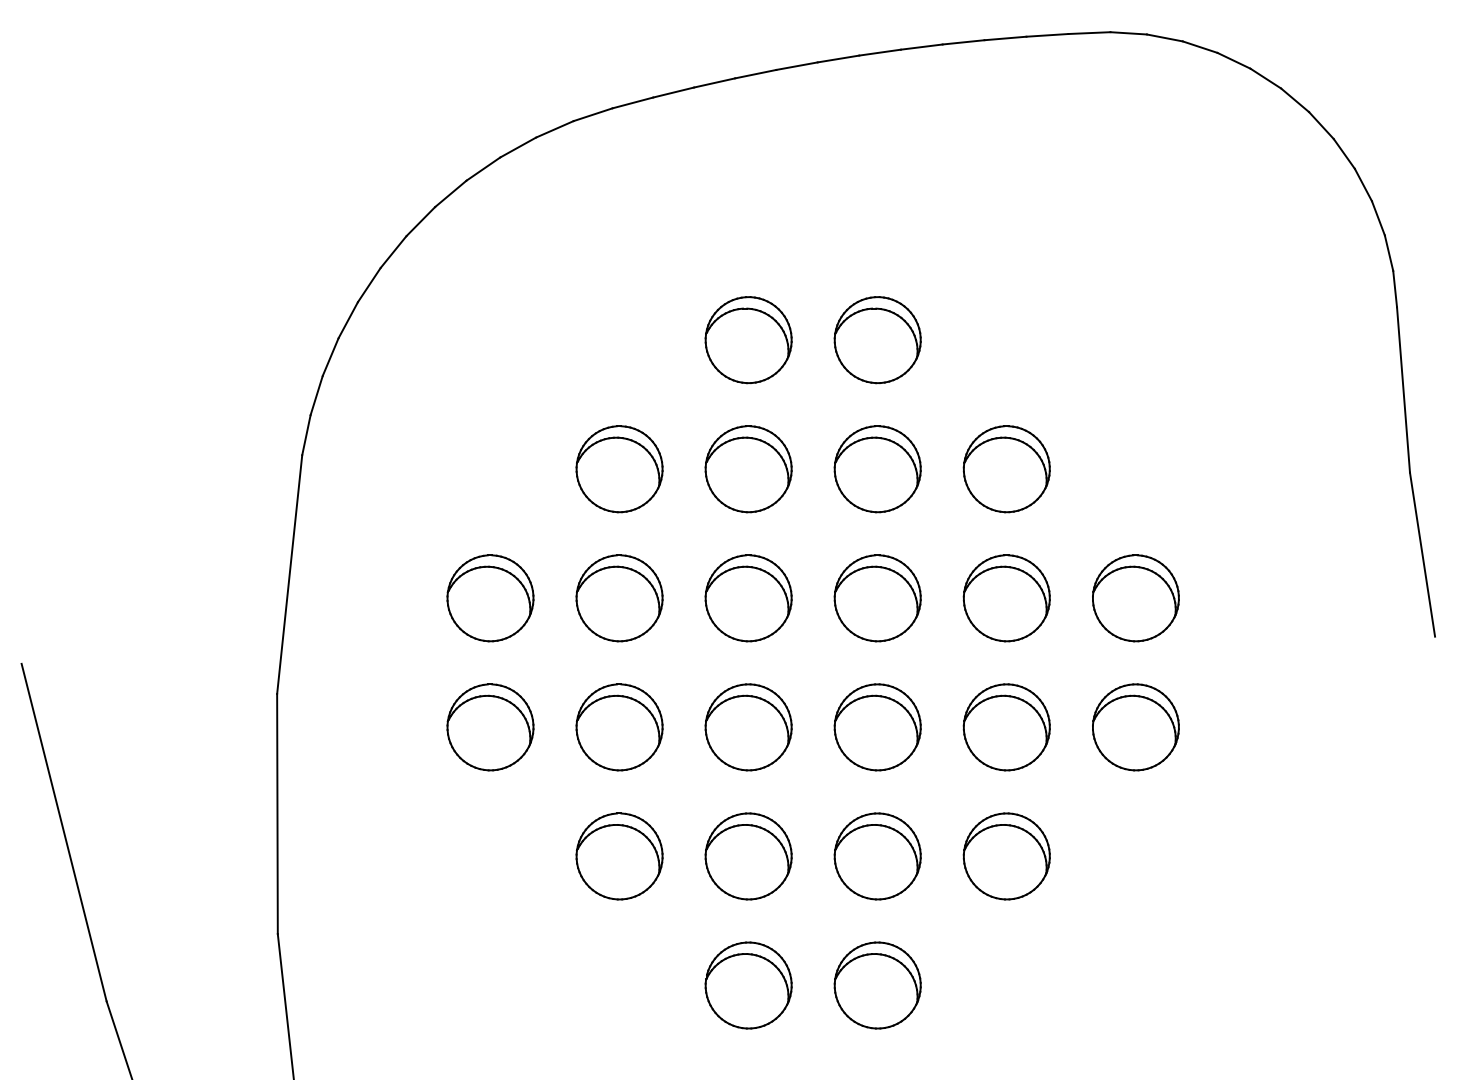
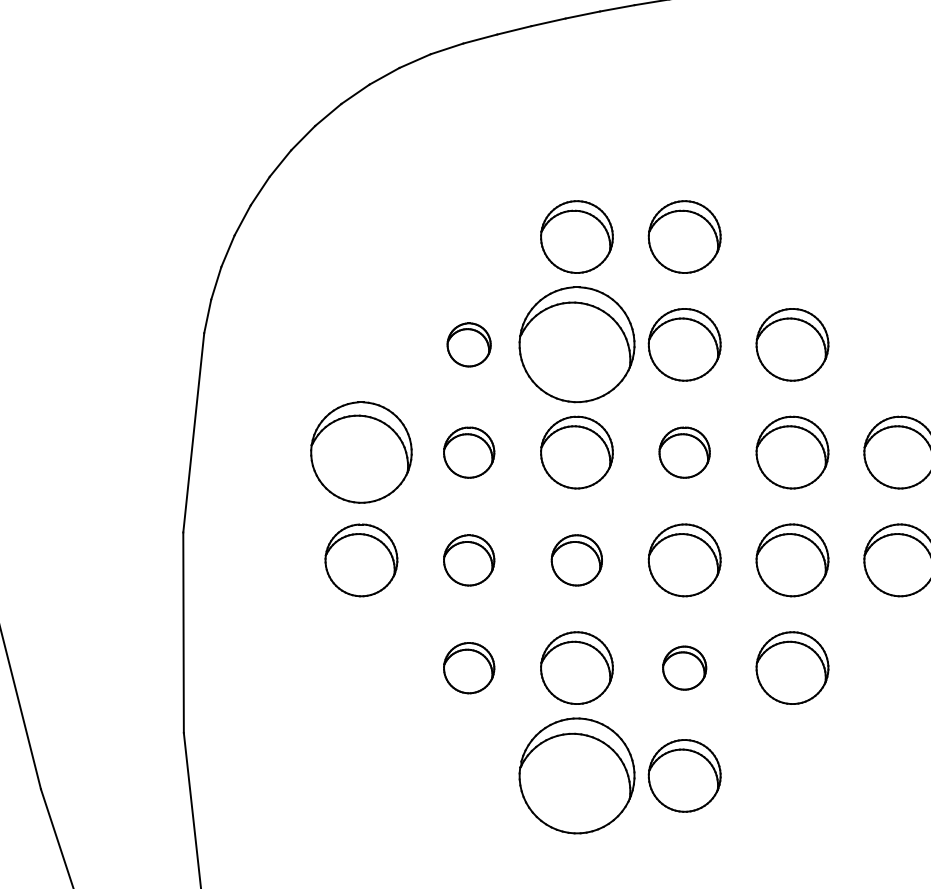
part: (619, 469) -> (469, 345), size x0.6
part: (748, 469) -> (576, 345), size x1.6
part: (490, 598) -> (361, 452), size x1.4
part: (619, 598) -> (469, 452), size x0.7
part: (877, 598) -> (684, 452), size x0.7
part: (619, 727) -> (469, 560), size x0.7
part: (748, 727) -> (576, 560), size x0.7
part: (619, 856) -> (469, 668), size x0.7
part: (877, 856) -> (684, 668), size x0.6
part: (748, 985) -> (576, 775), size x1.6

